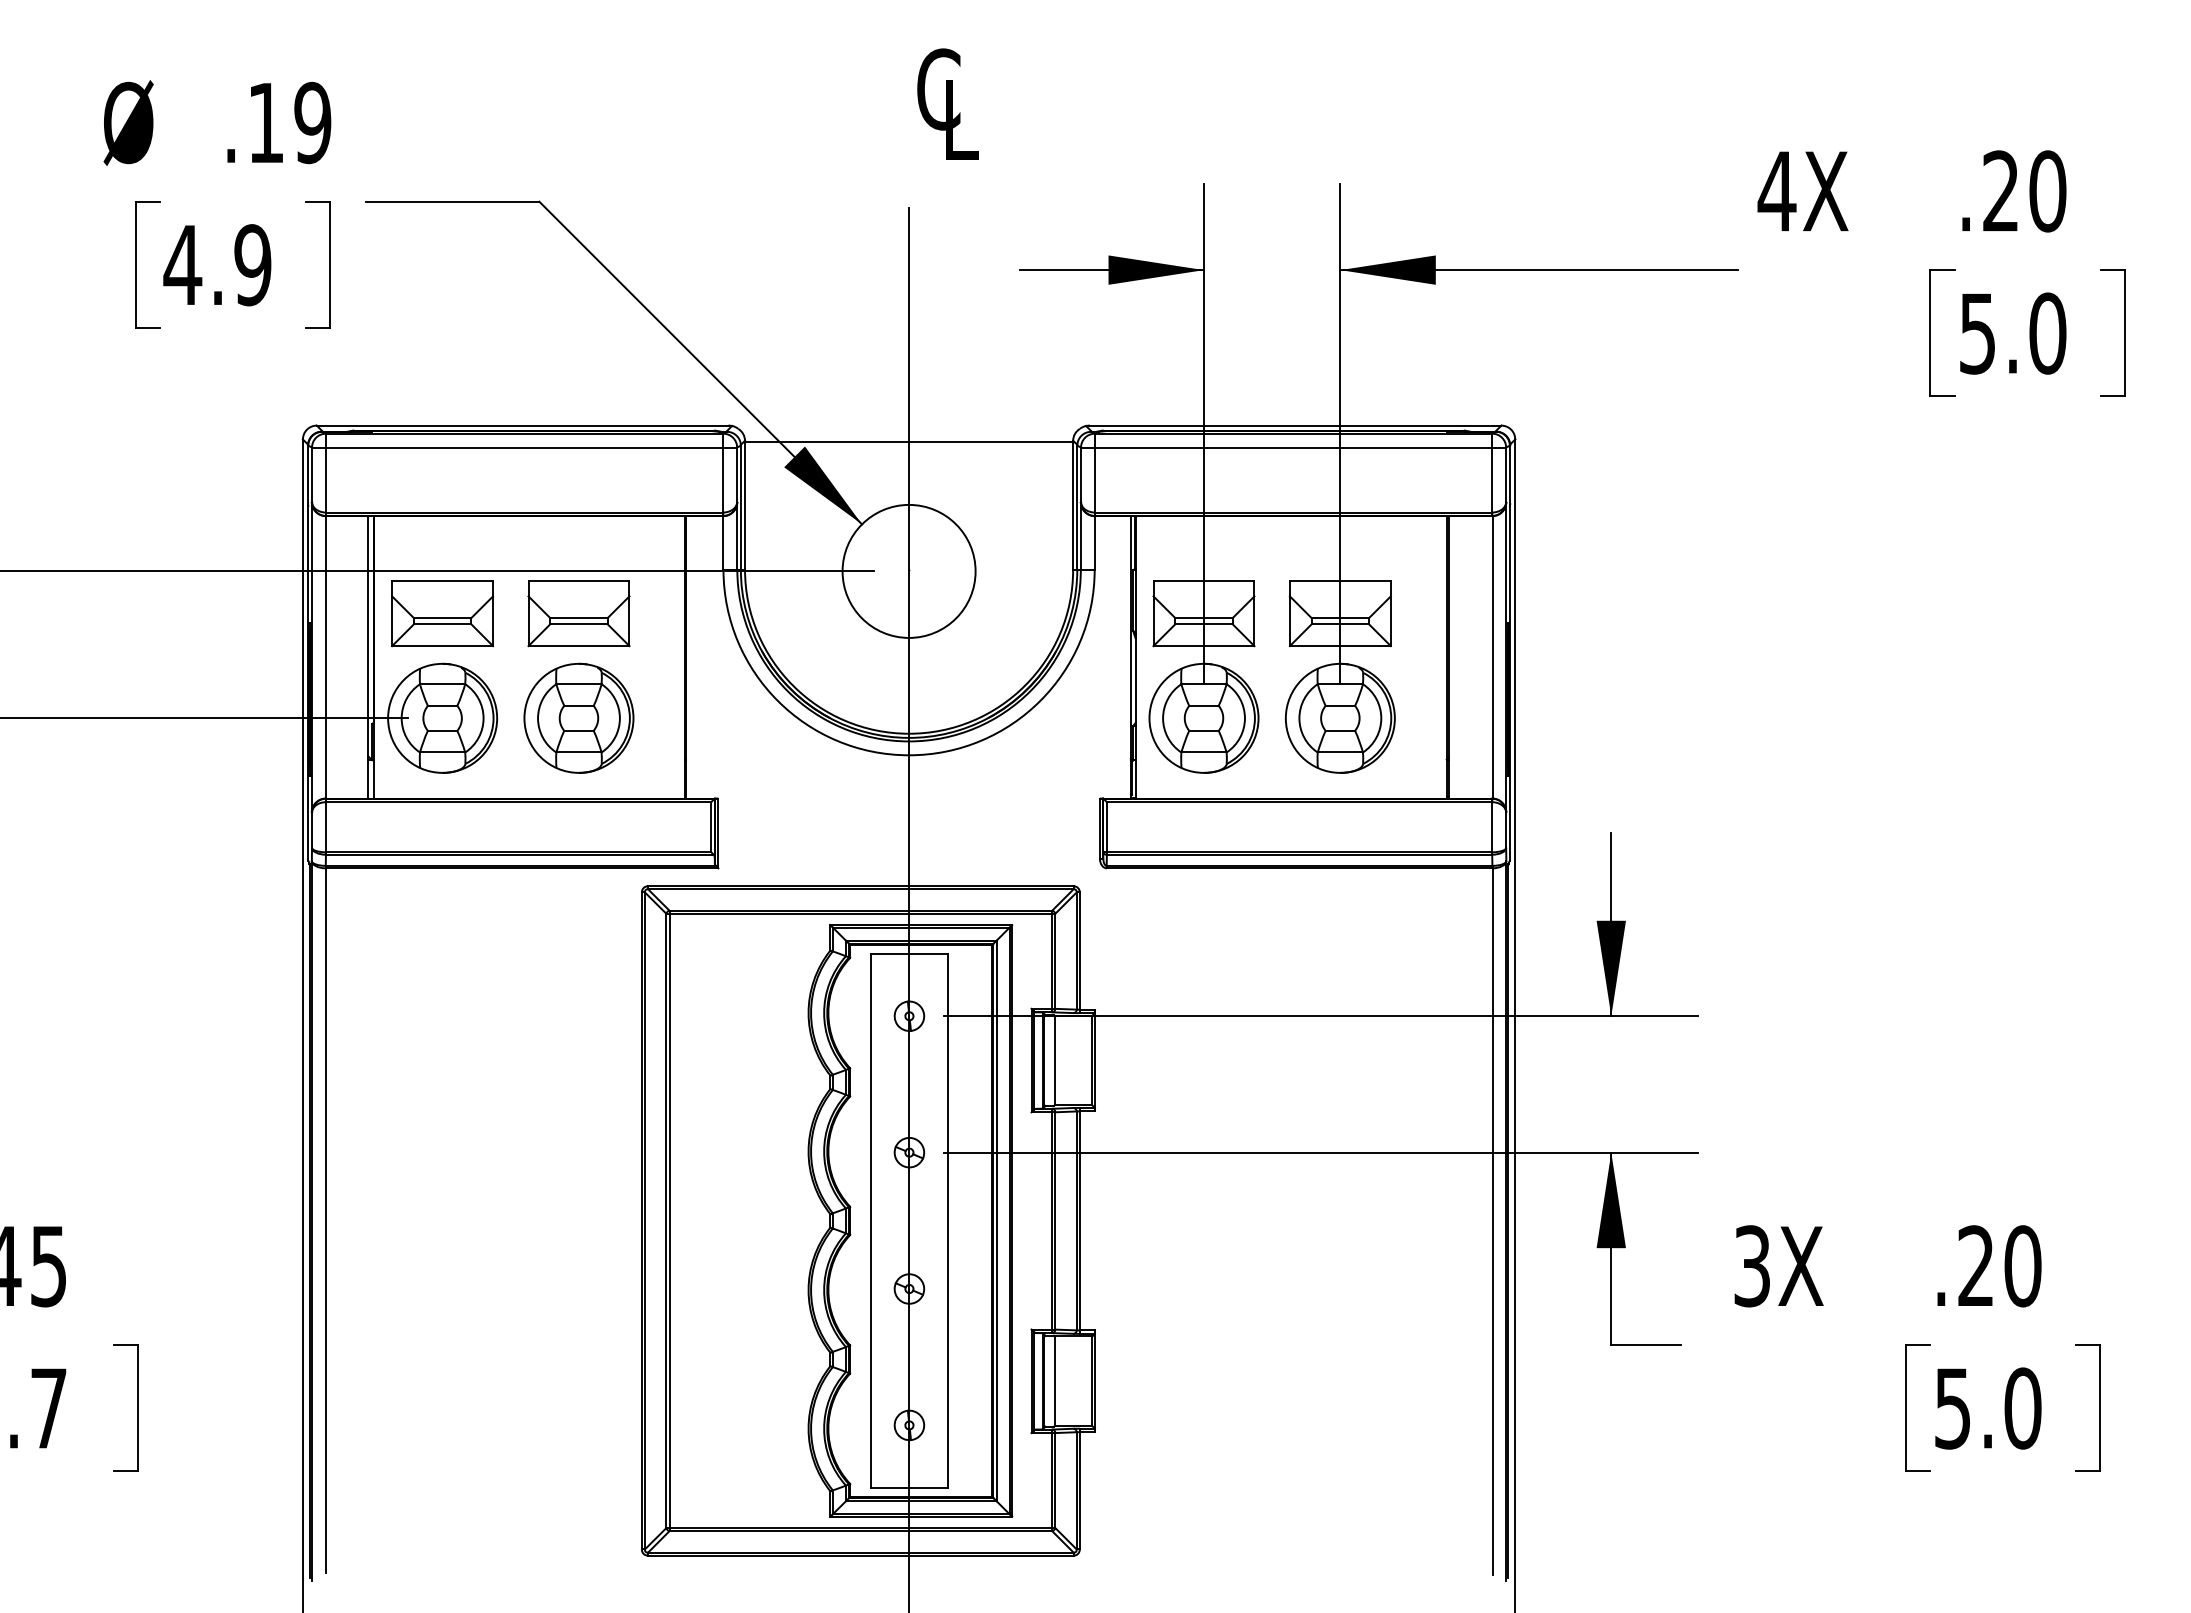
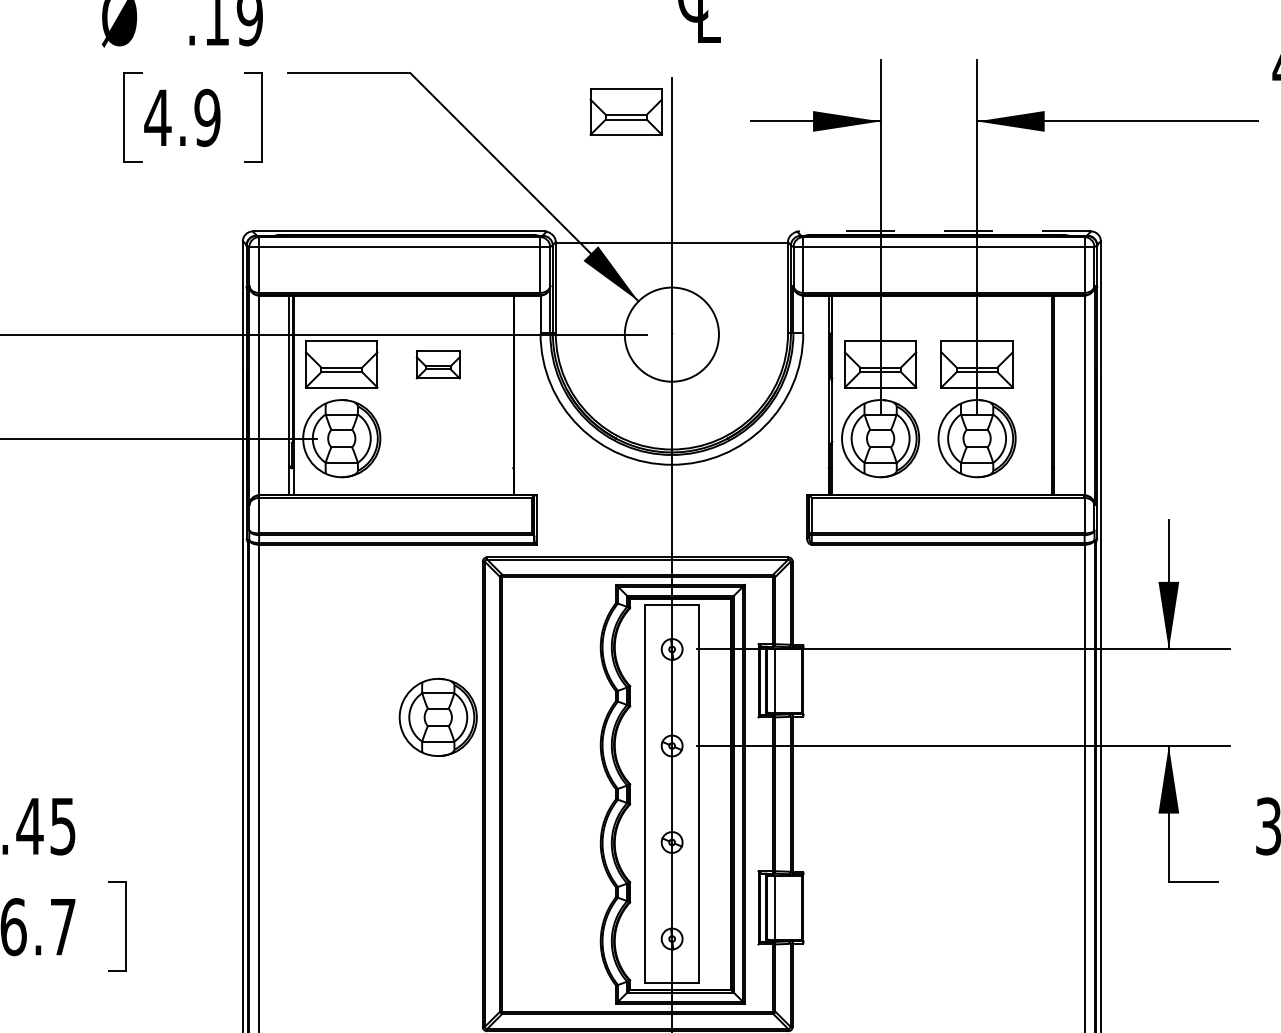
part: (844, 256) -> (626, 111), added
line: (1294, 425) -> (944, 231), solid -> dashed
part: (578, 613) -> (437, 364), size x0.6
part: (578, 717) -> (437, 716), moved

